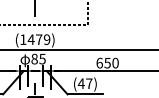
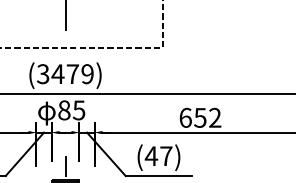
text: (23, 39) -> (43, 73), (1479) -> (3479)
text: (115, 62) -> (215, 116), 650 -> 652

